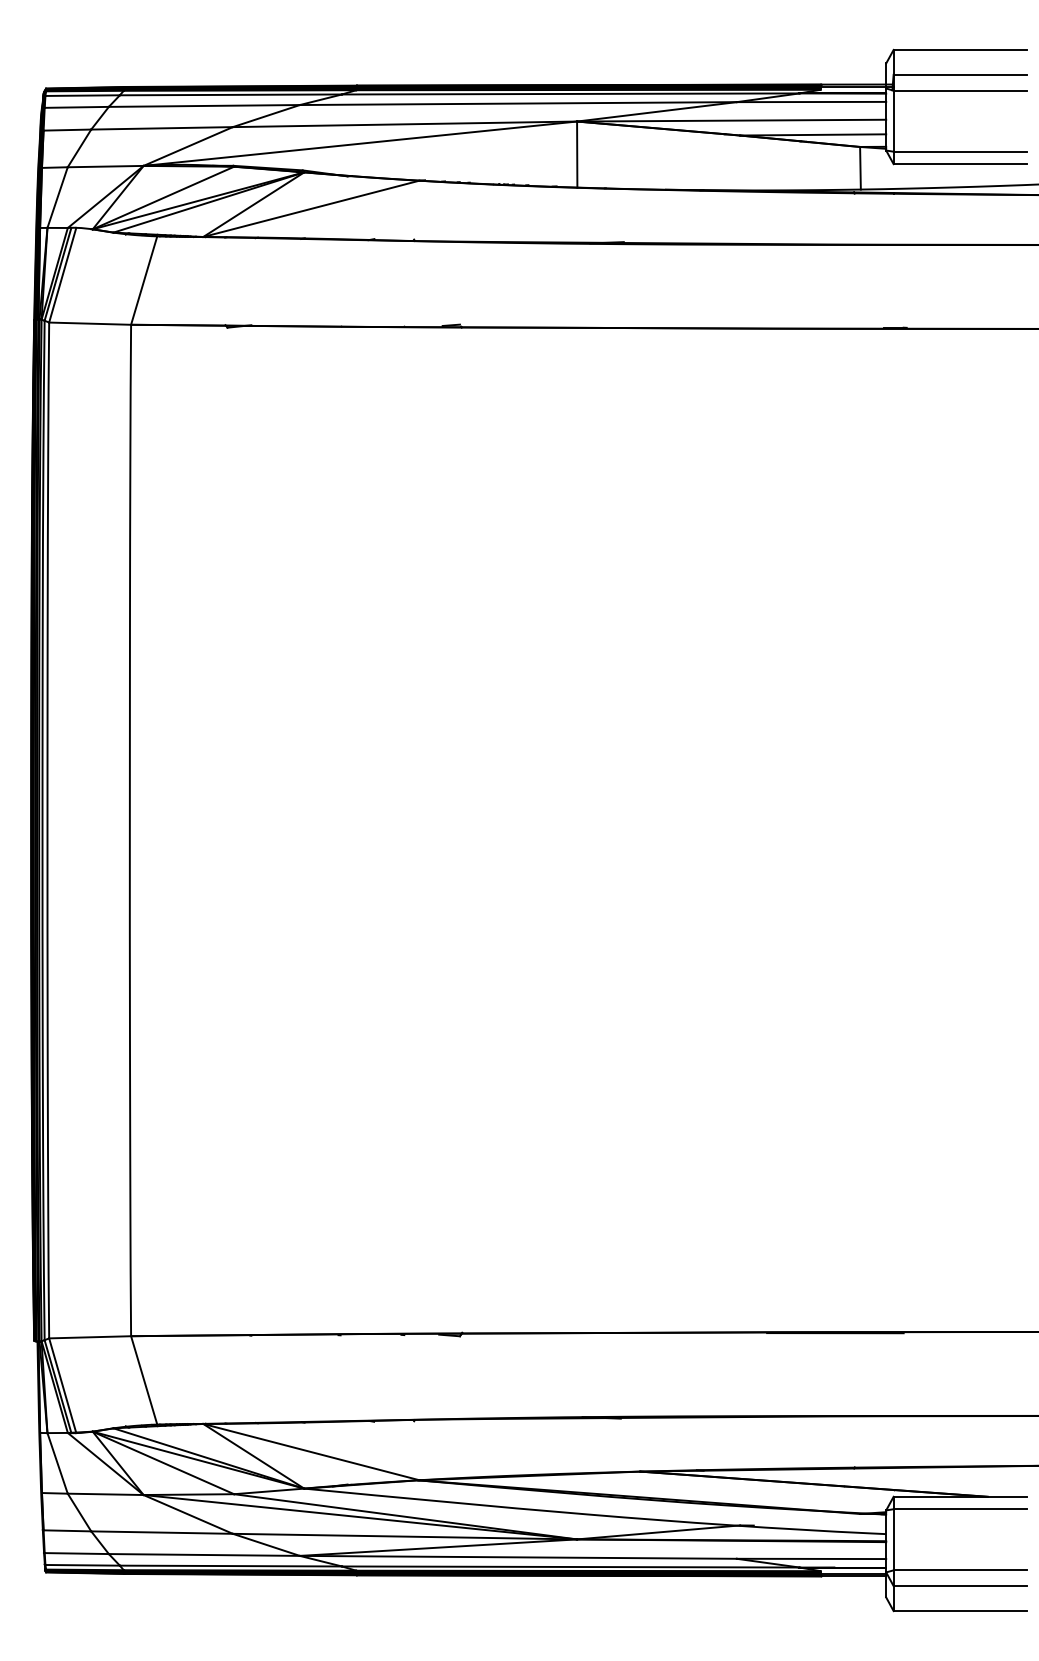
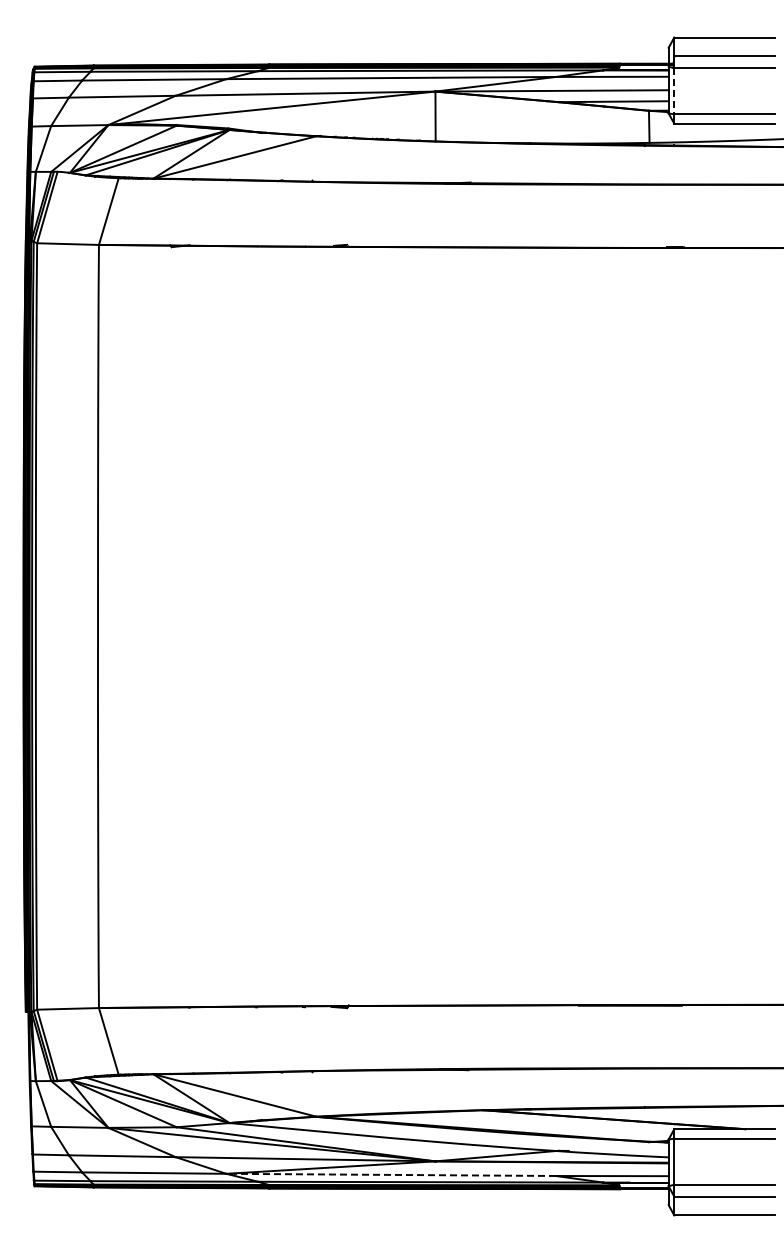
line: (893, 121) -> (674, 91), solid -> dashed
line: (518, 1556) -> (391, 1174), solid -> dashed

